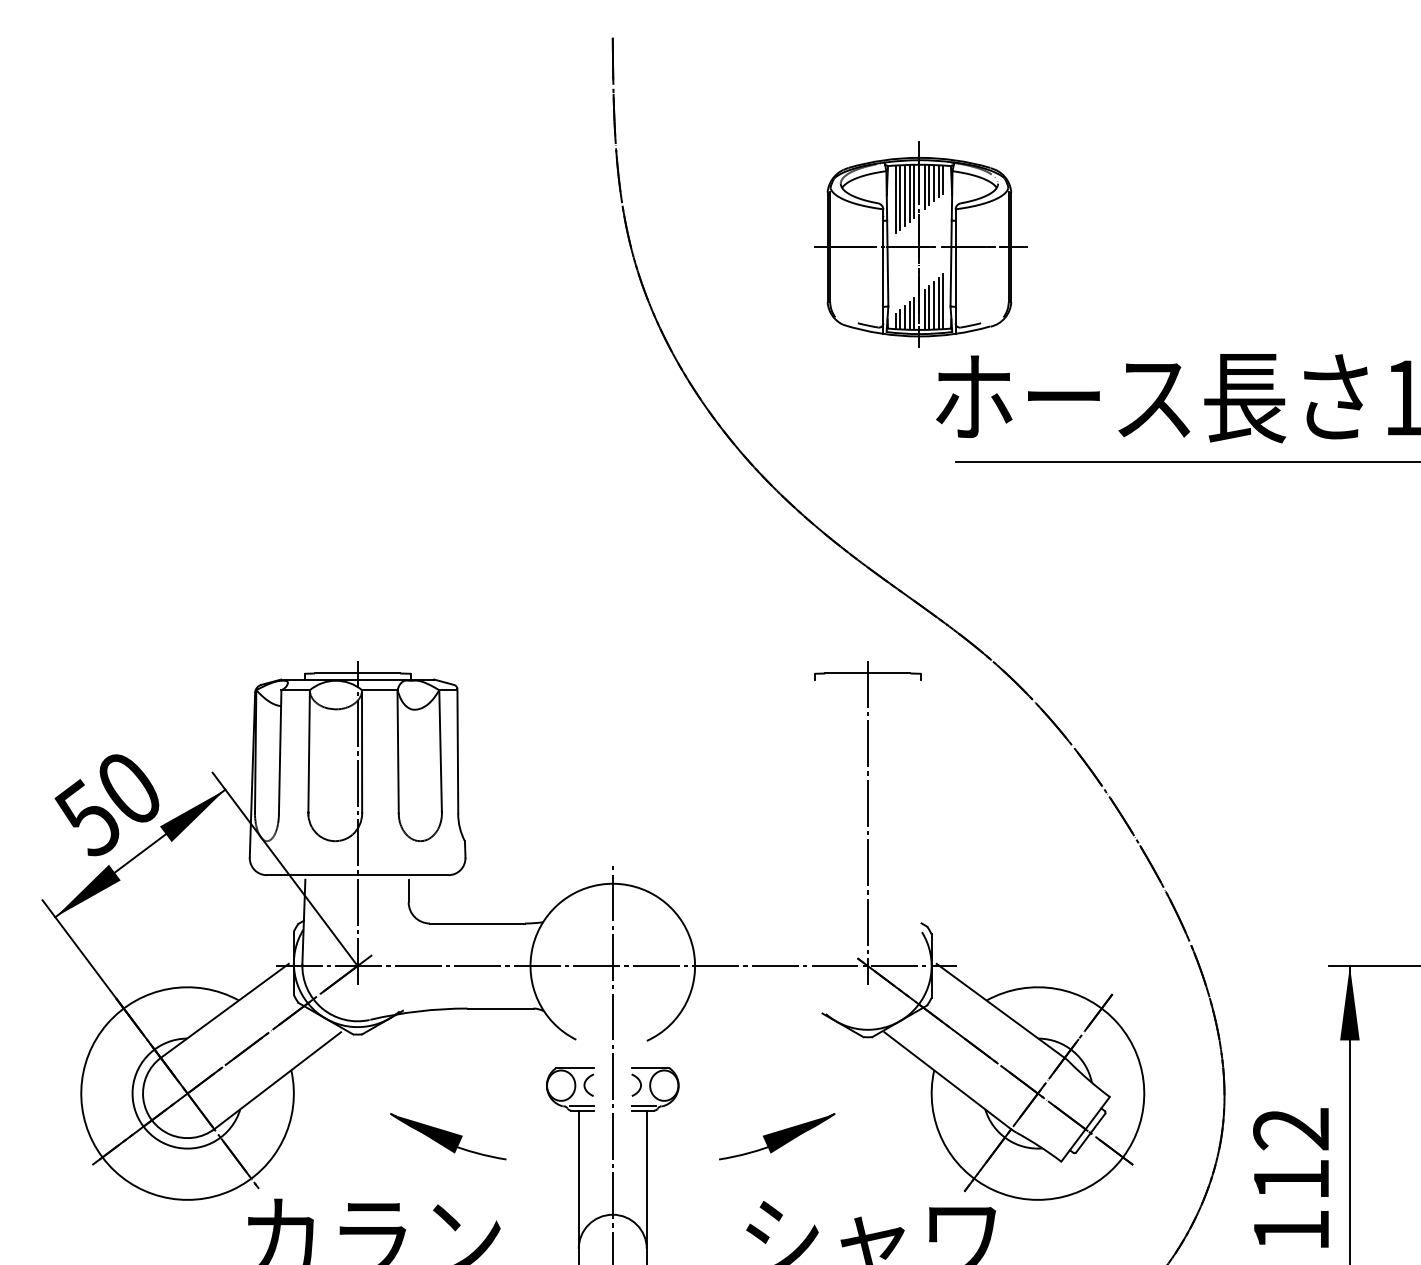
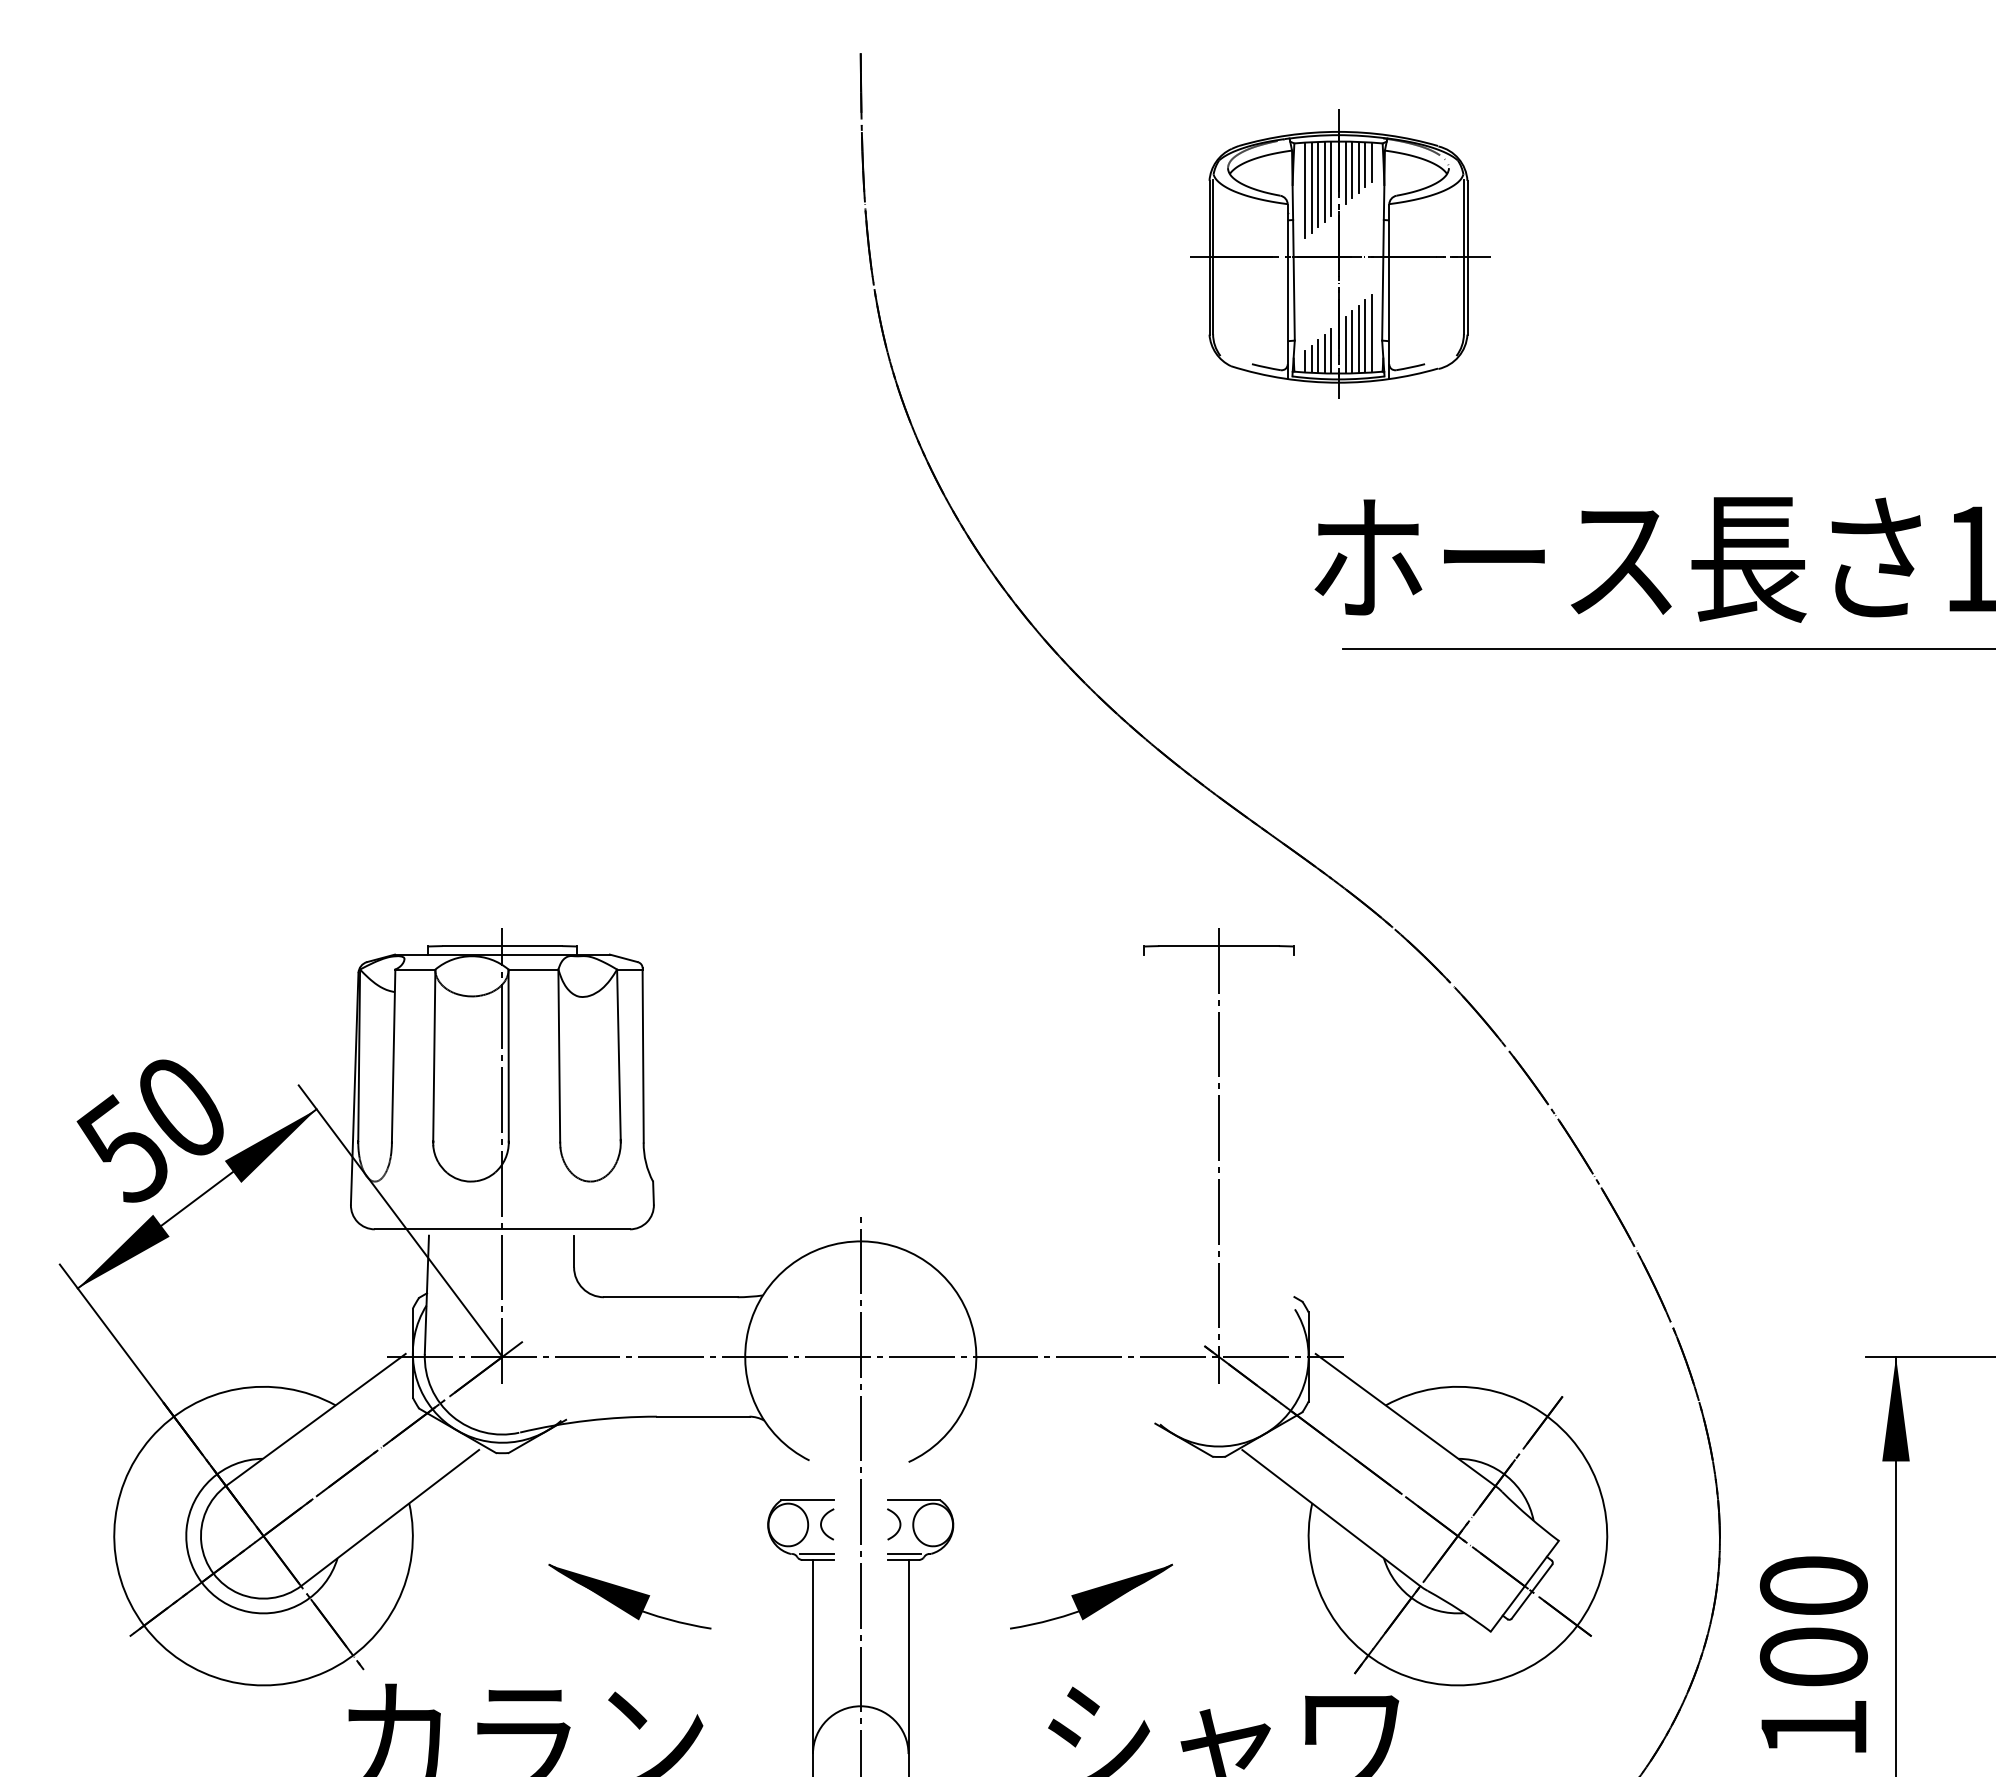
part: (920, 244) -> (1340, 253), moved
text: (1291, 1154) -> (1813, 1621), 112 -> 100

